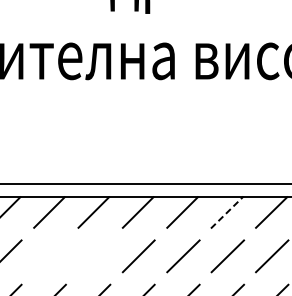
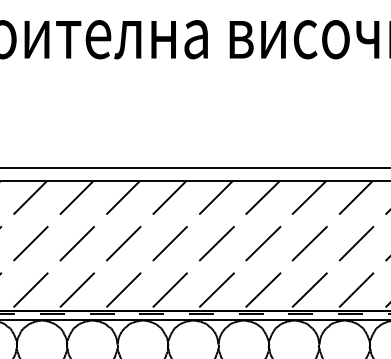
line: (226, 212) -> (262, 197), dashed -> solid
line: (49, 256) -> (76, 243), added
line: (94, 256) -> (123, 243), added

